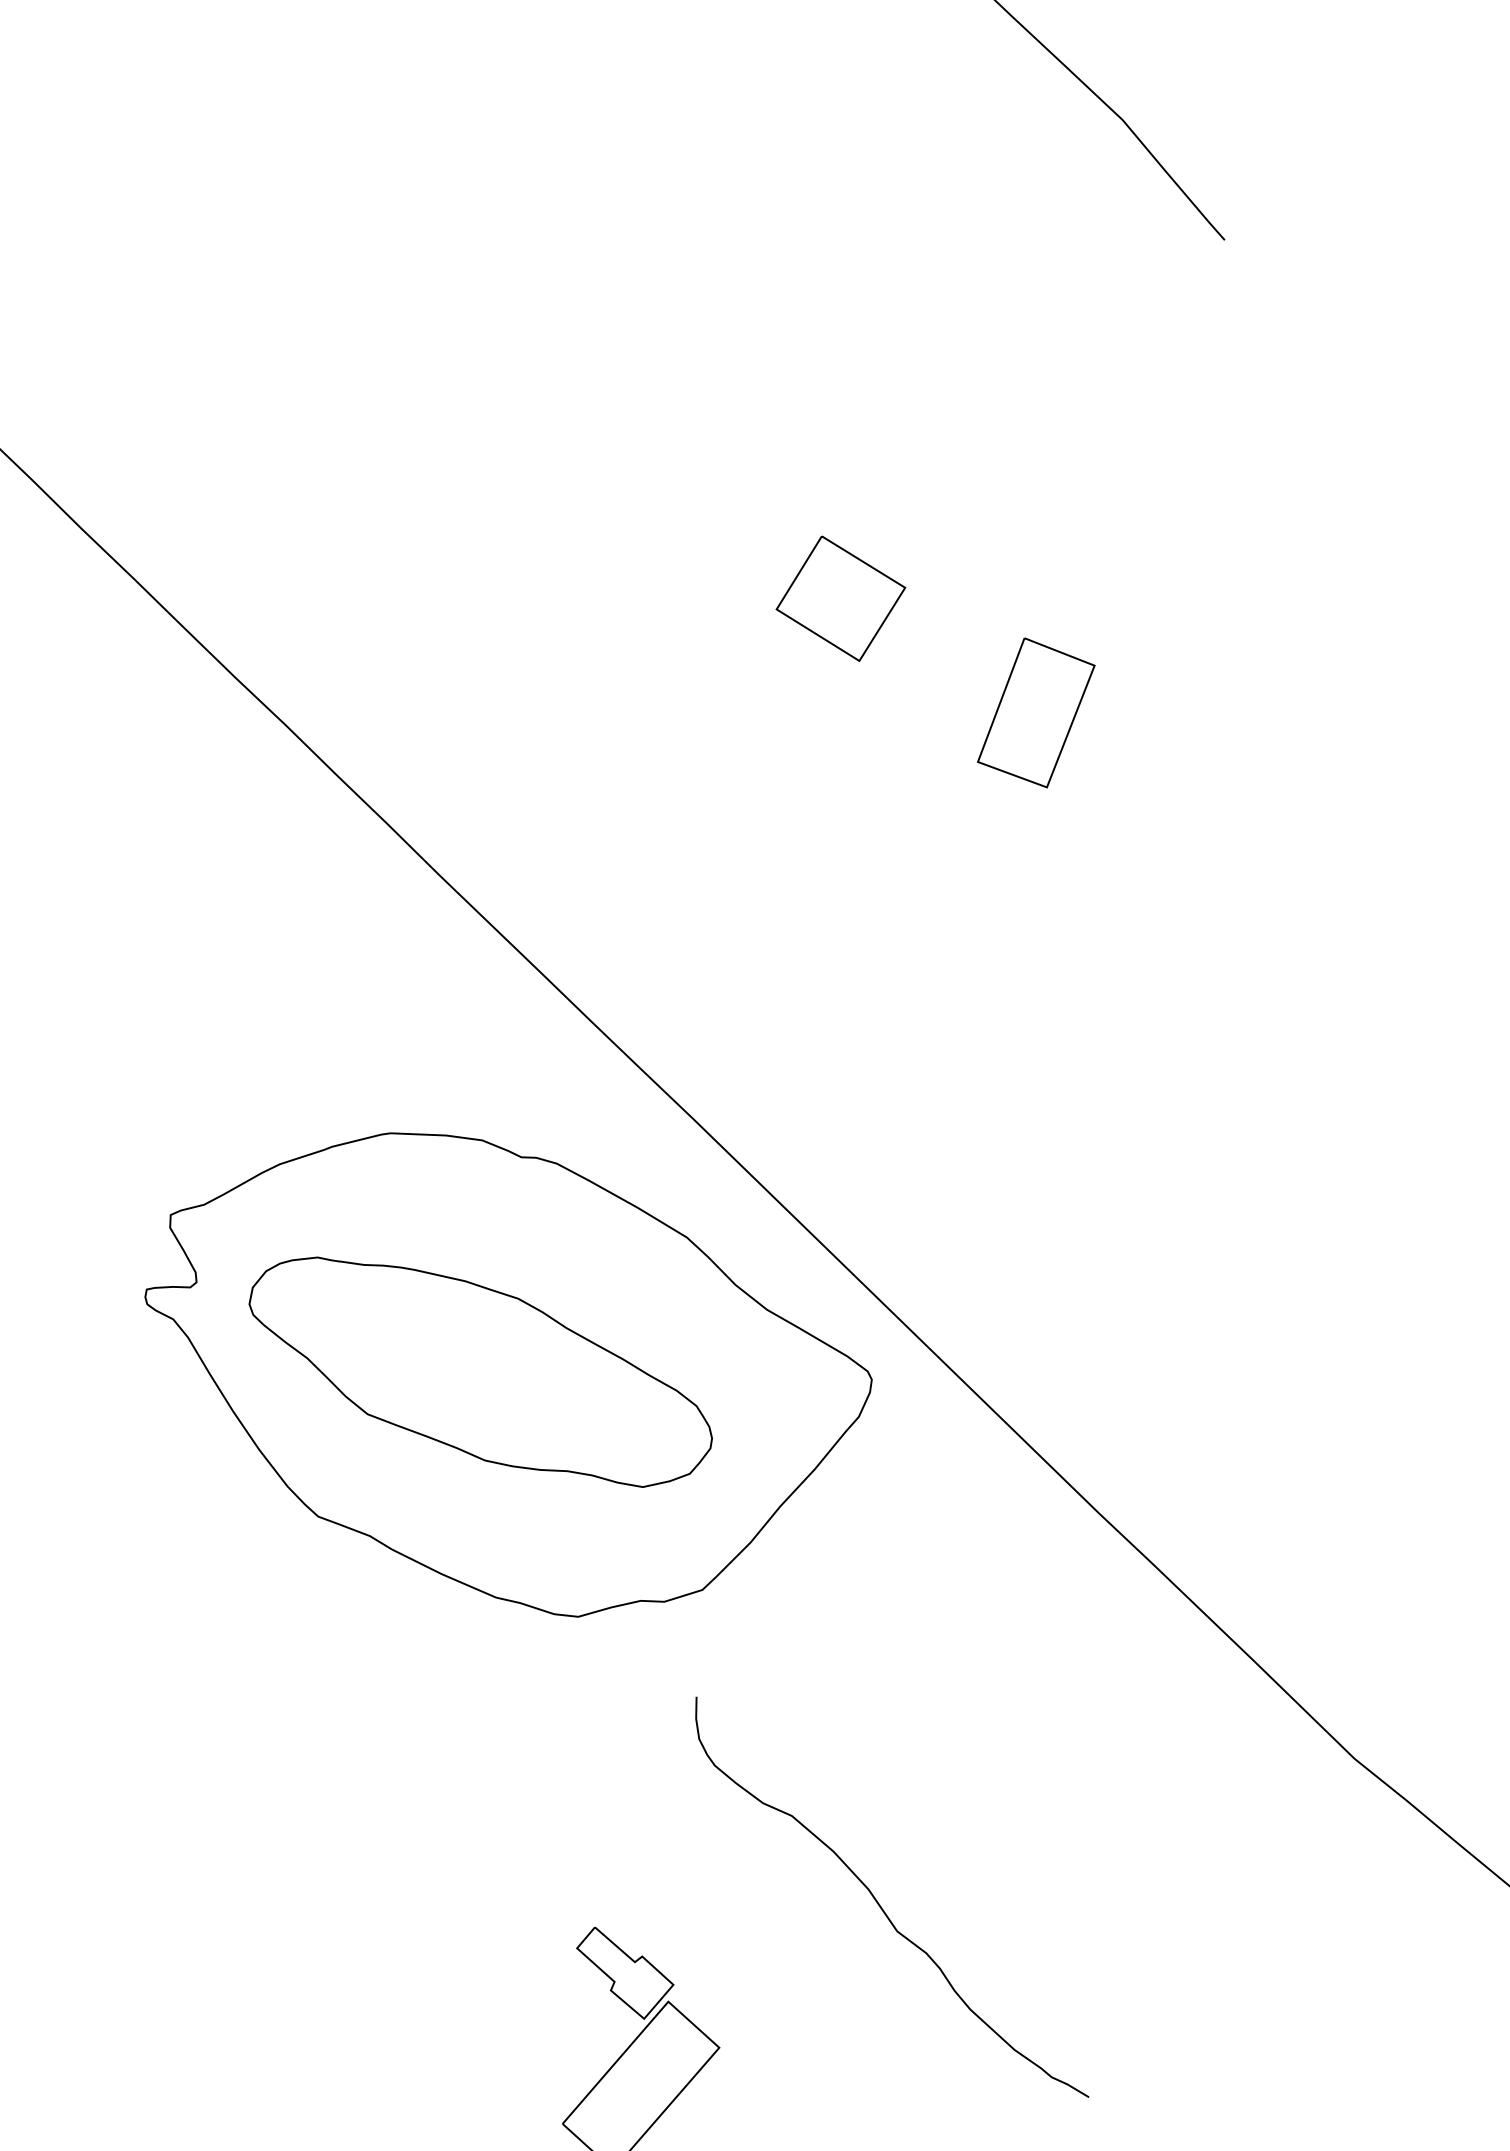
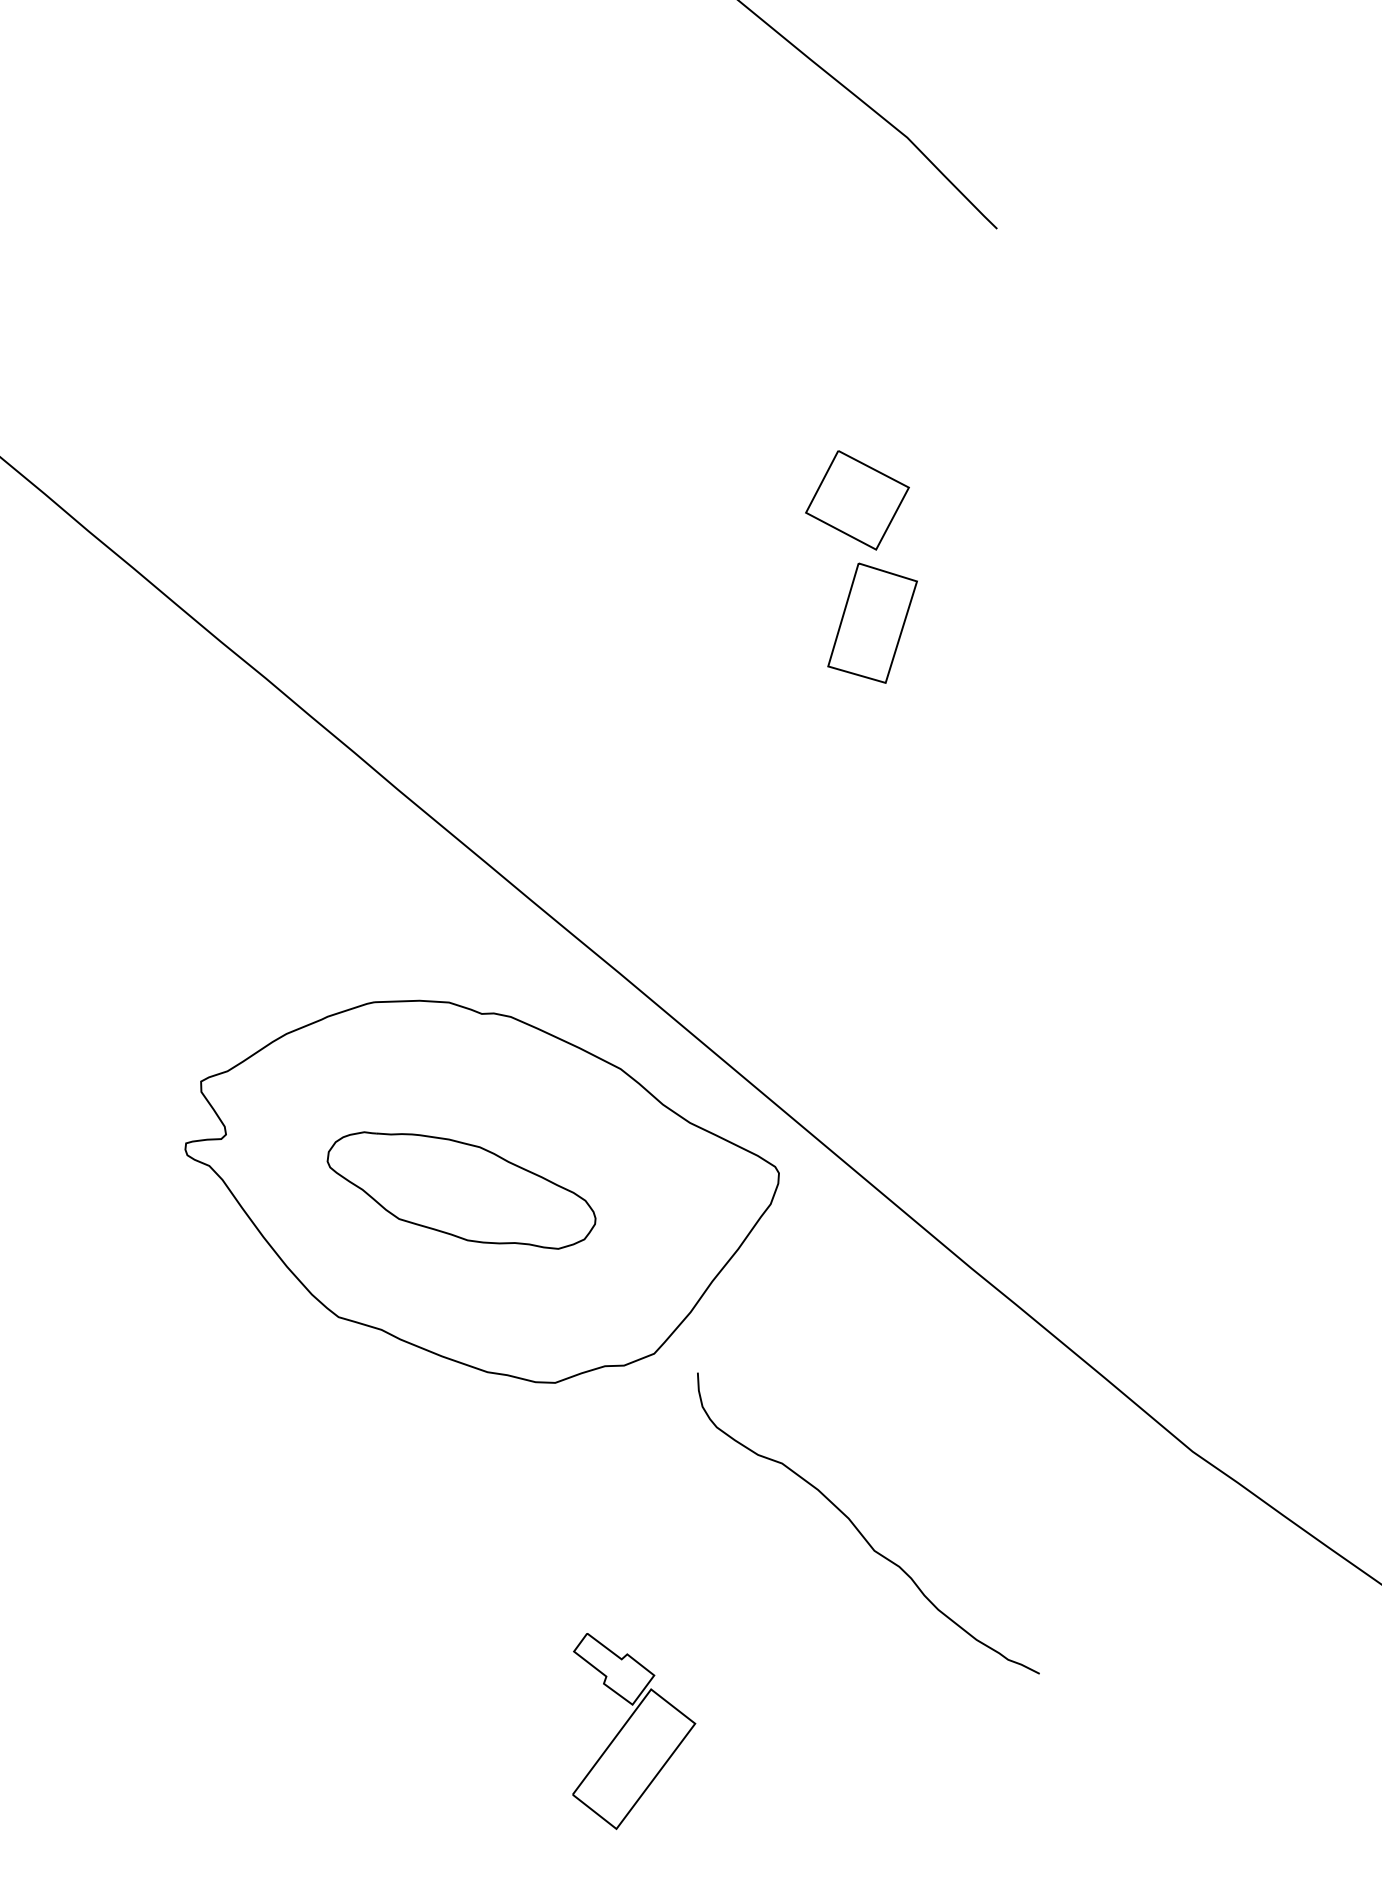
part: (840, 598) -> (857, 500), moved
part: (480, 1372) -> (461, 1190), size x0.7
curve: (881, 1906) -> (860, 1531), moved

